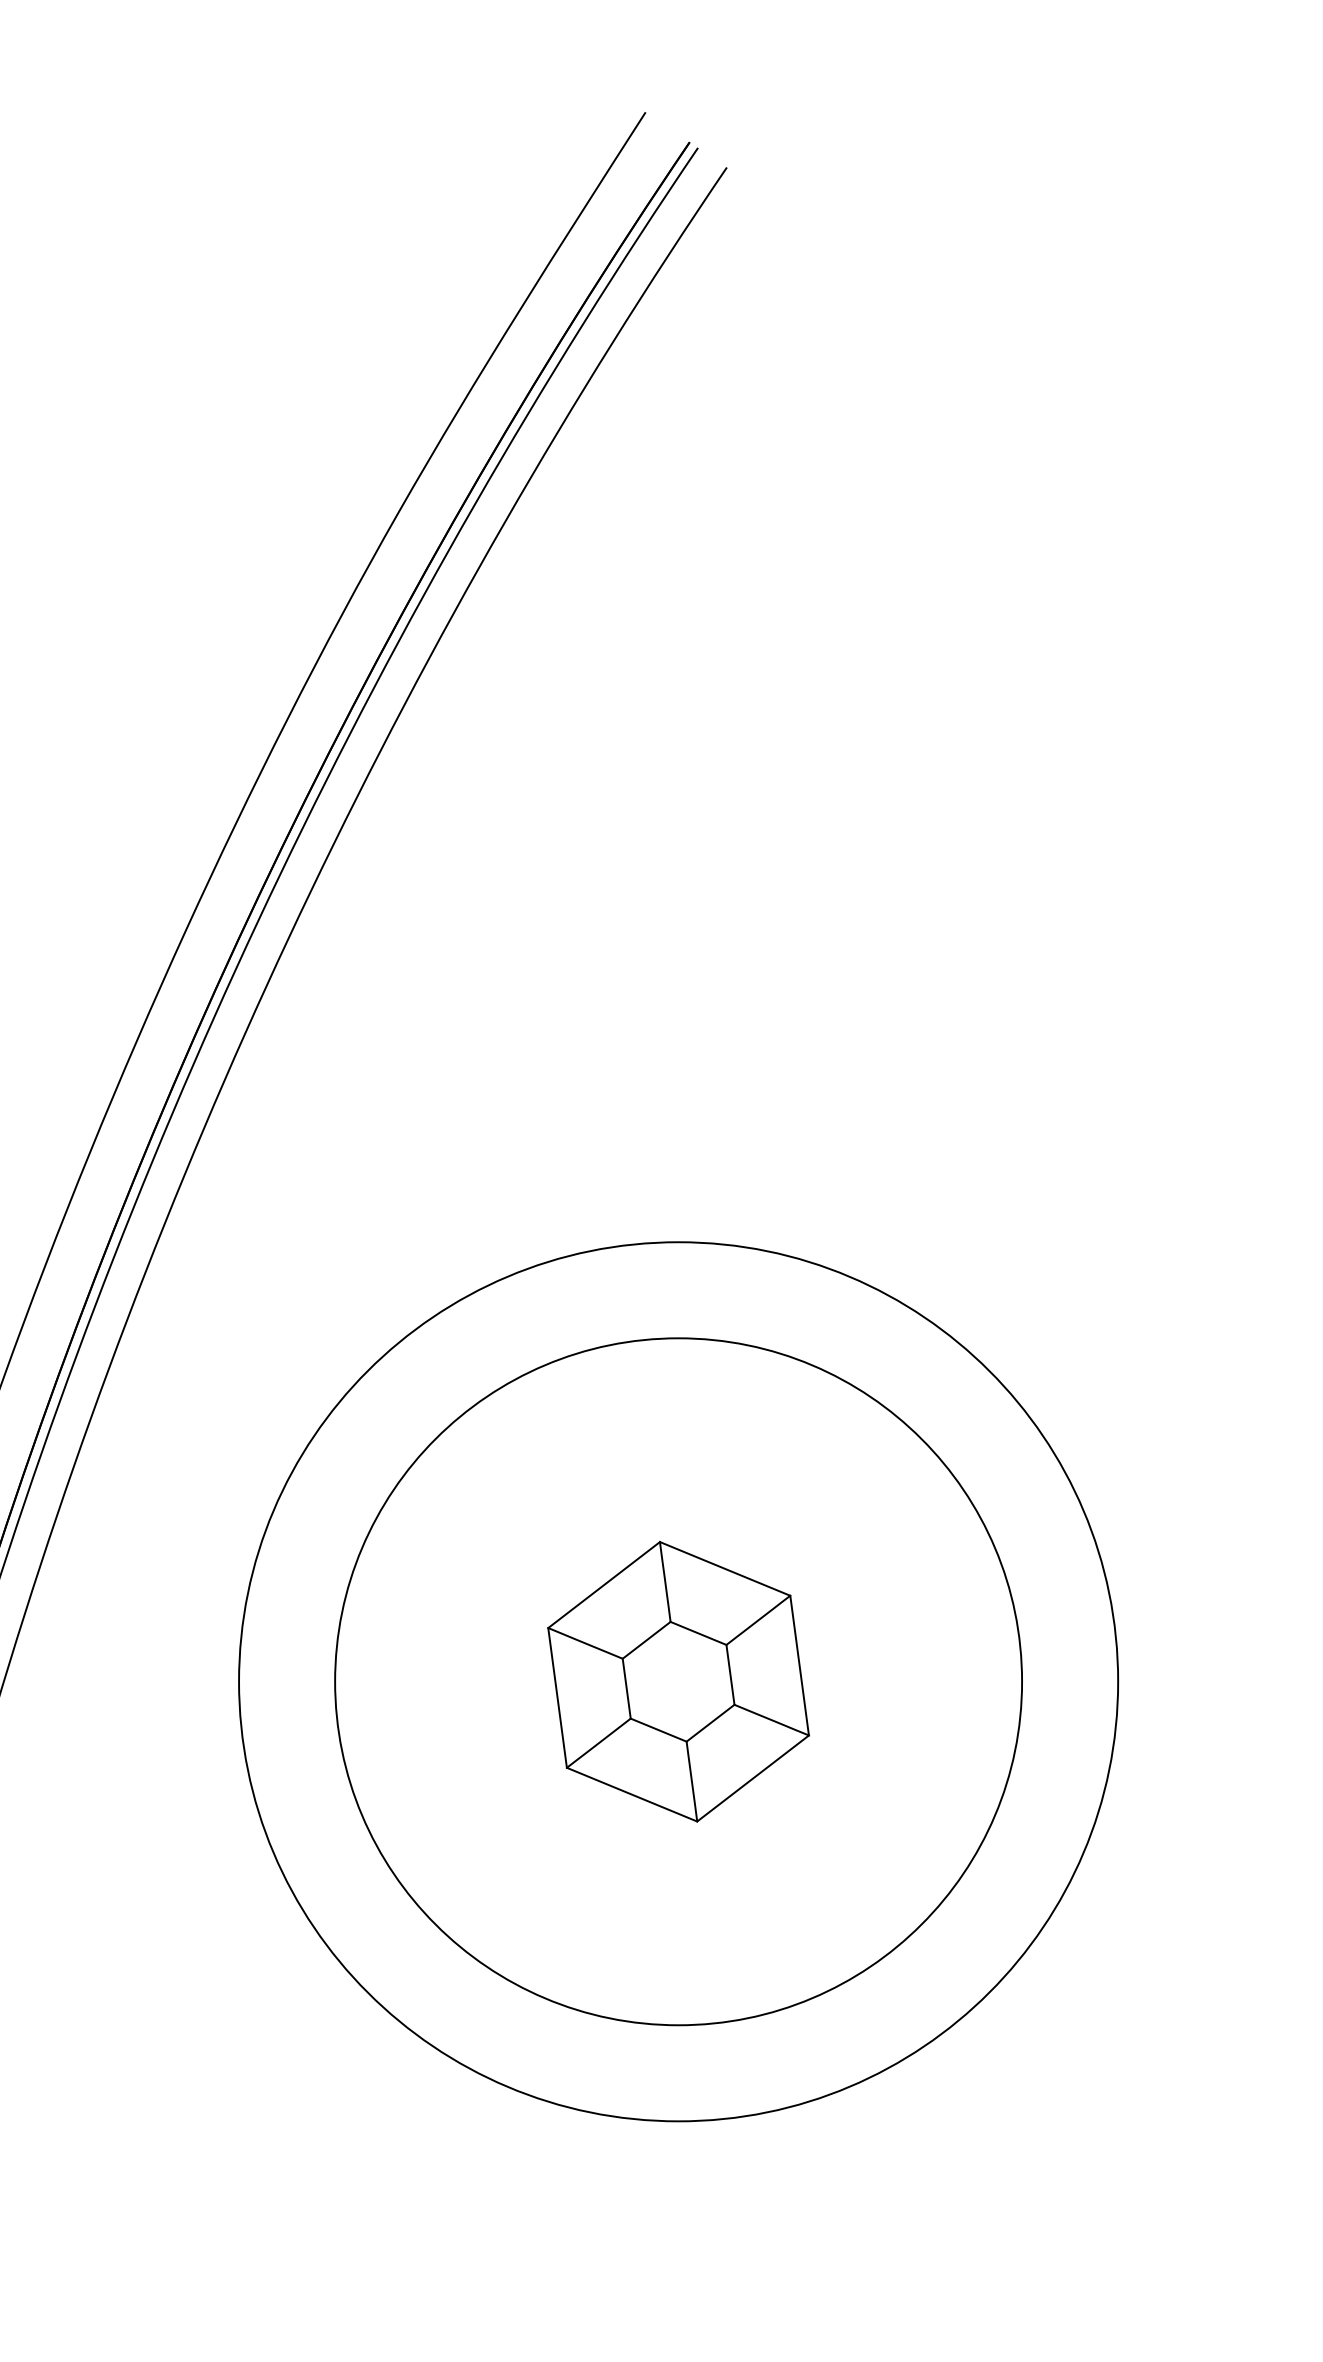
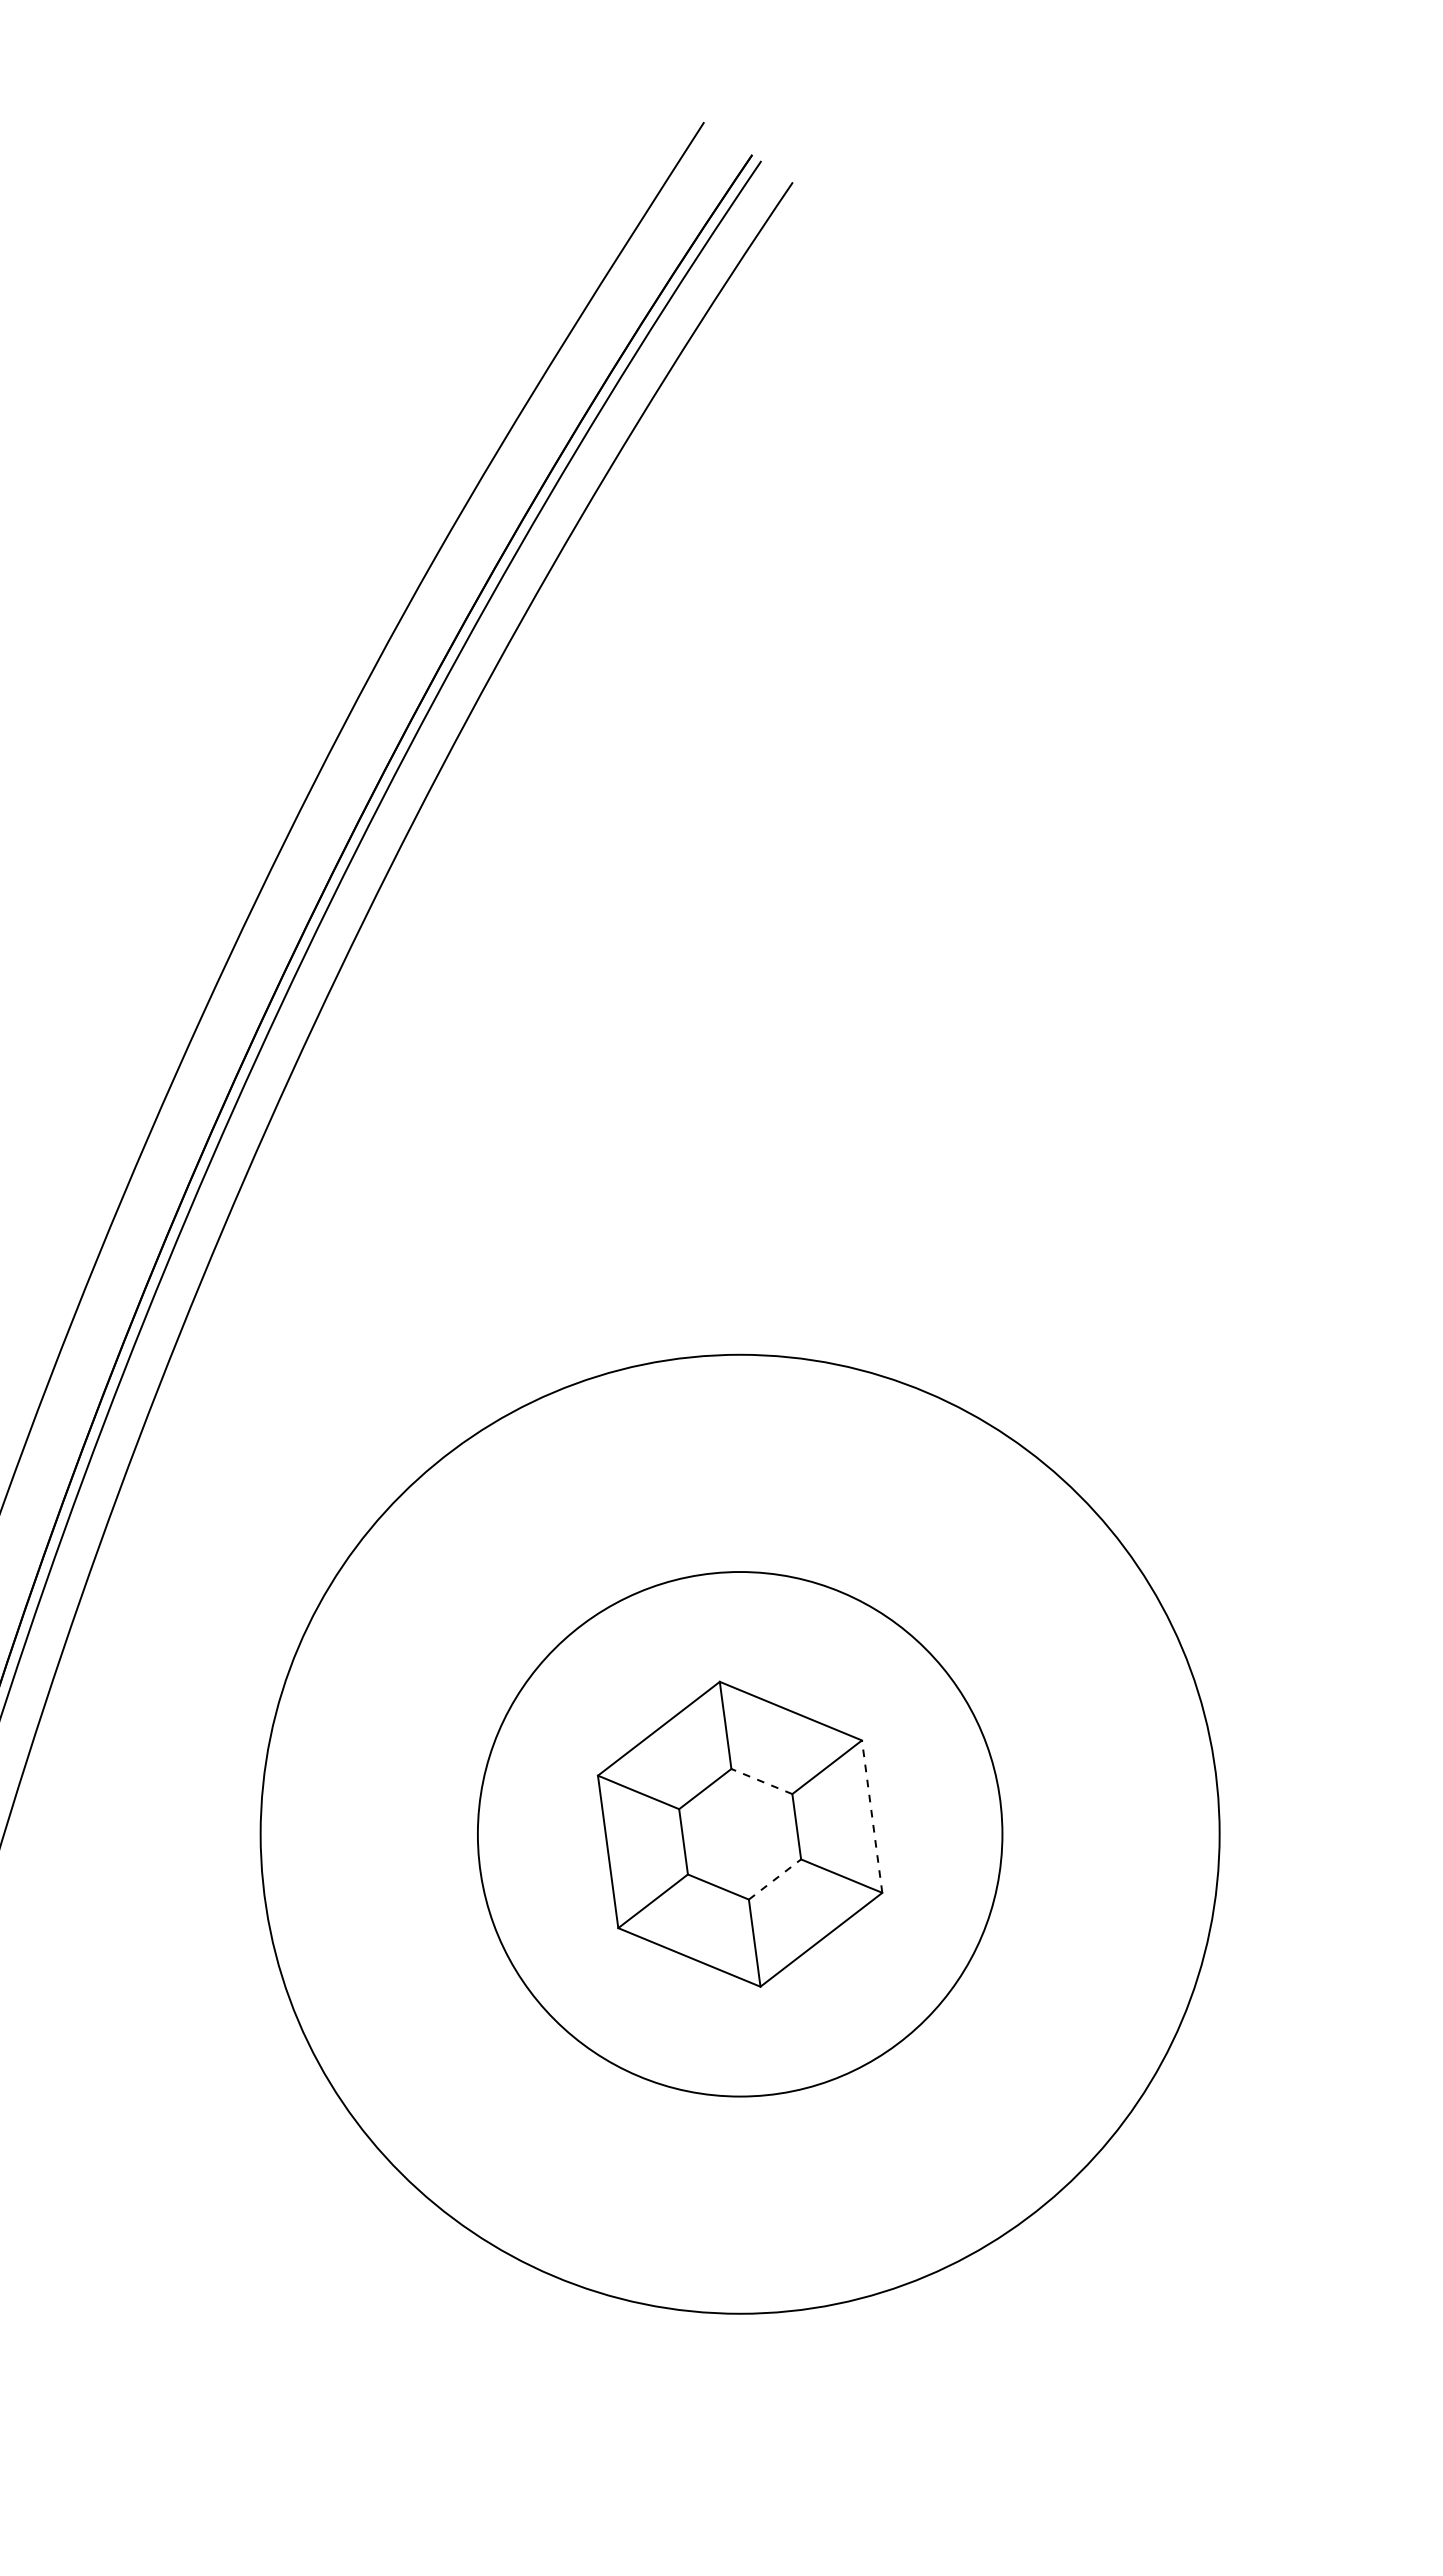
line: (698, 1633) -> (761, 1781), solid -> dashed
line: (799, 1665) -> (872, 1816), solid -> dashed
circle: (678, 1681) -> (739, 1833), size x0.7
line: (711, 1723) -> (775, 1879), solid -> dashed

